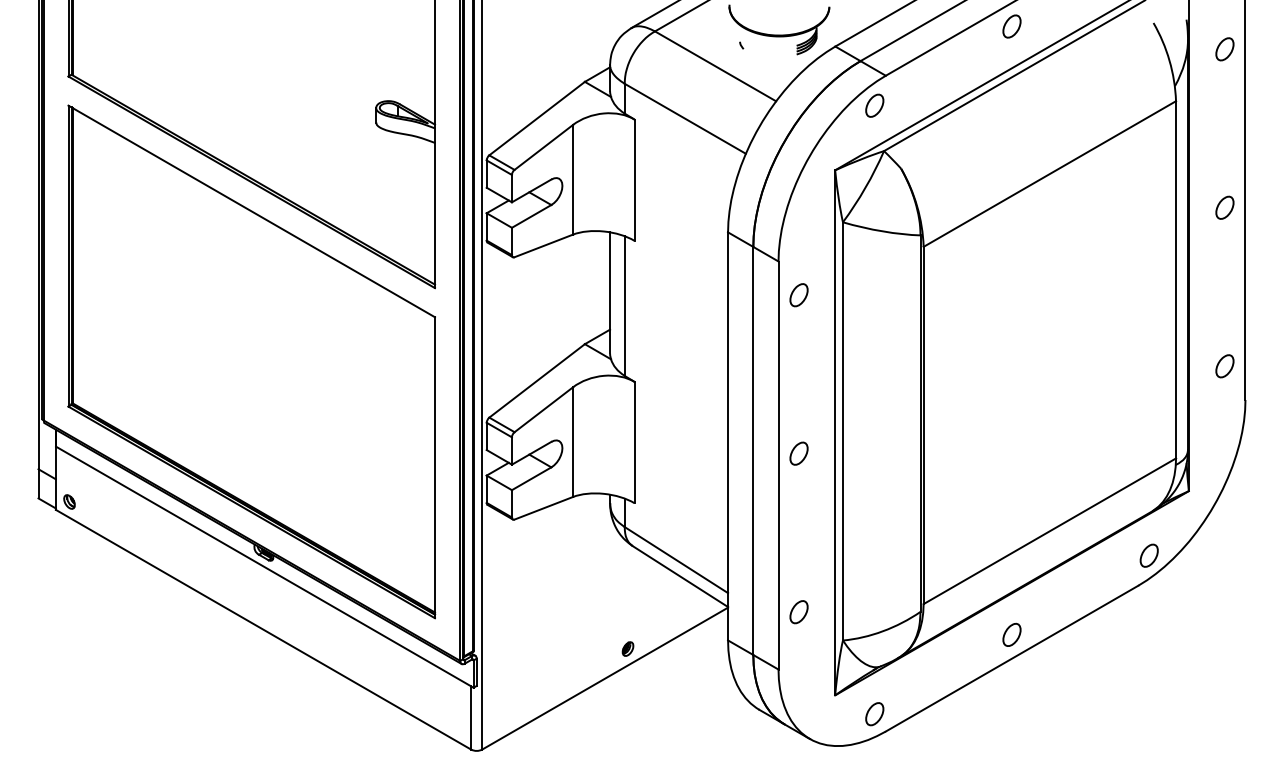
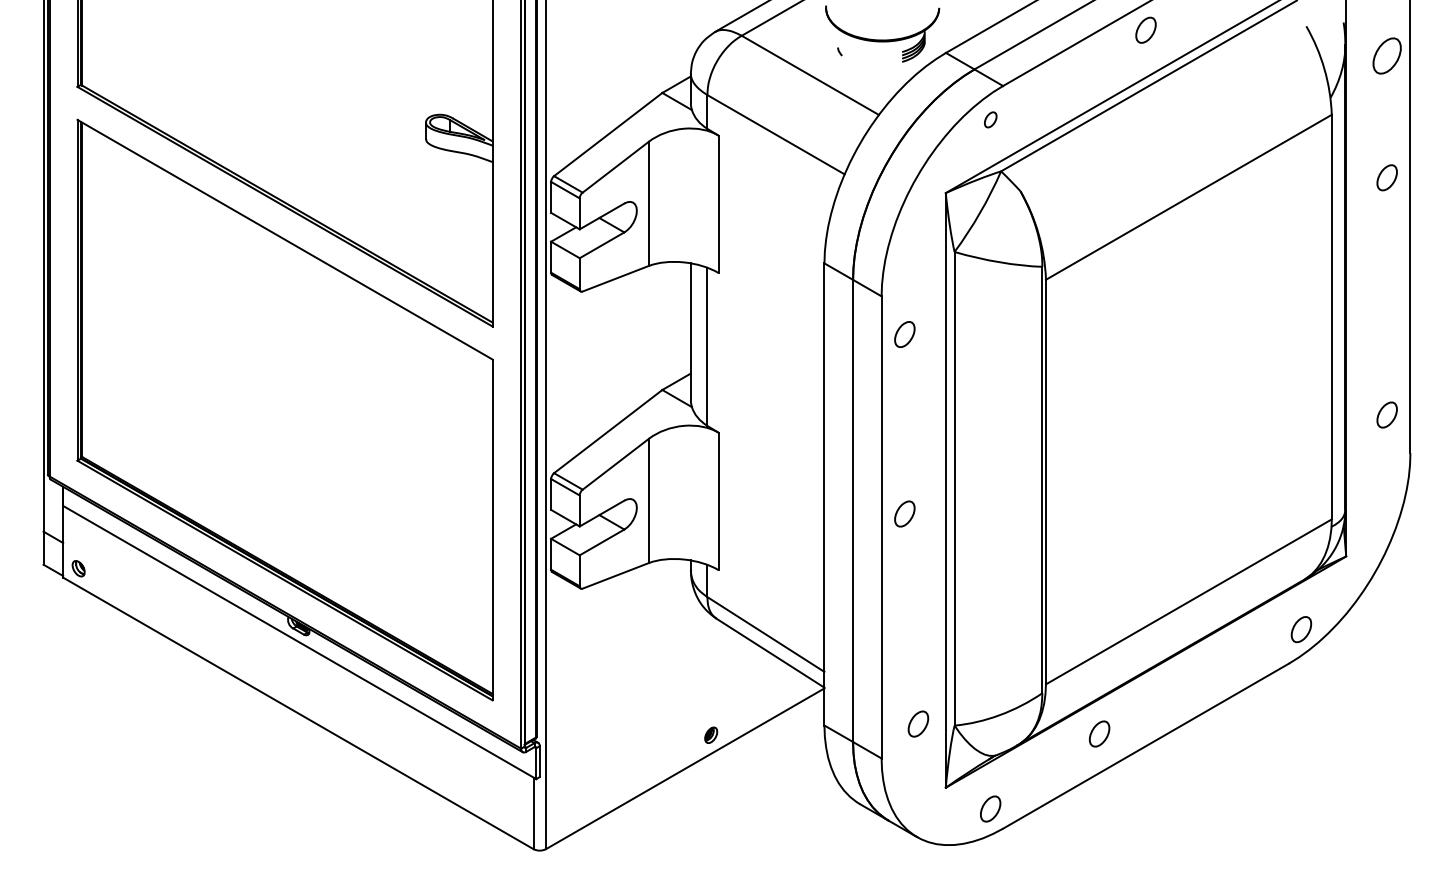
part: (1224, 49) -> (1386, 56), size x1.4
part: (874, 105) -> (990, 119), size x0.6
part: (1224, 207) -> (1386, 177), moved
part: (798, 612) -> (917, 724), moved
part: (1011, 634) -> (1099, 733), moved

